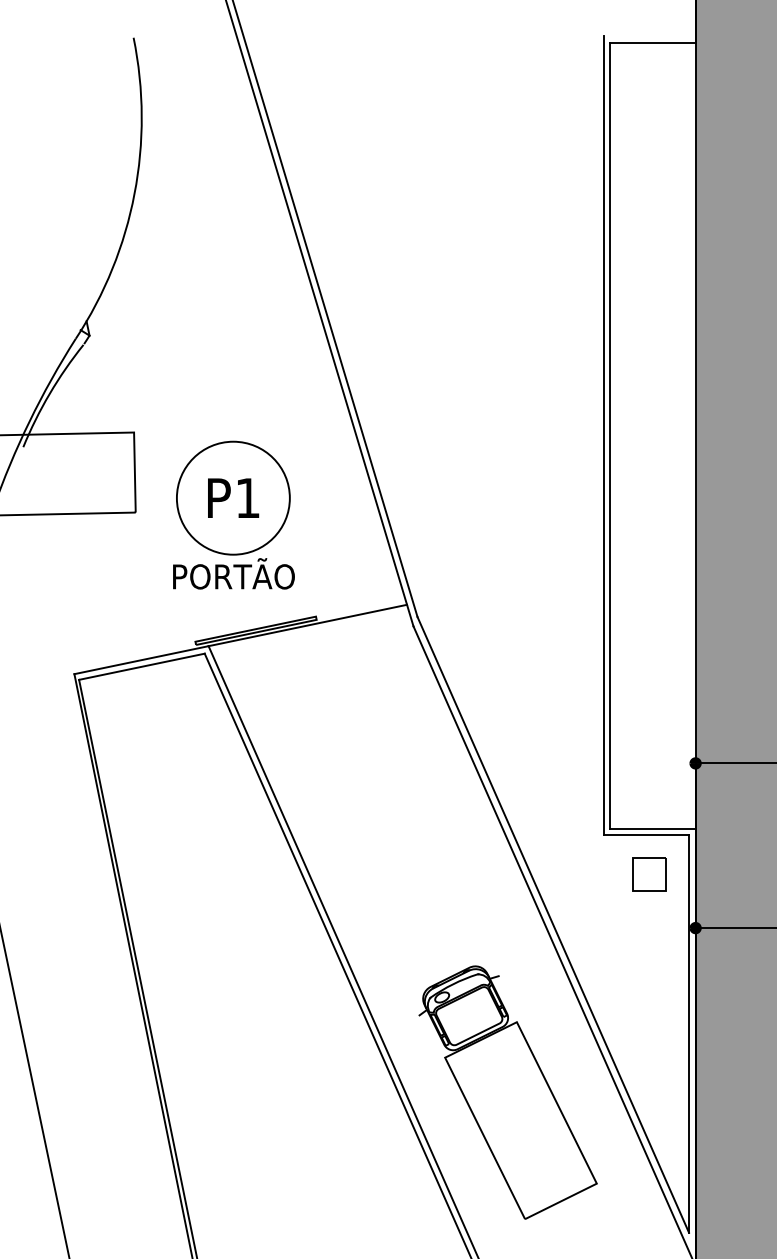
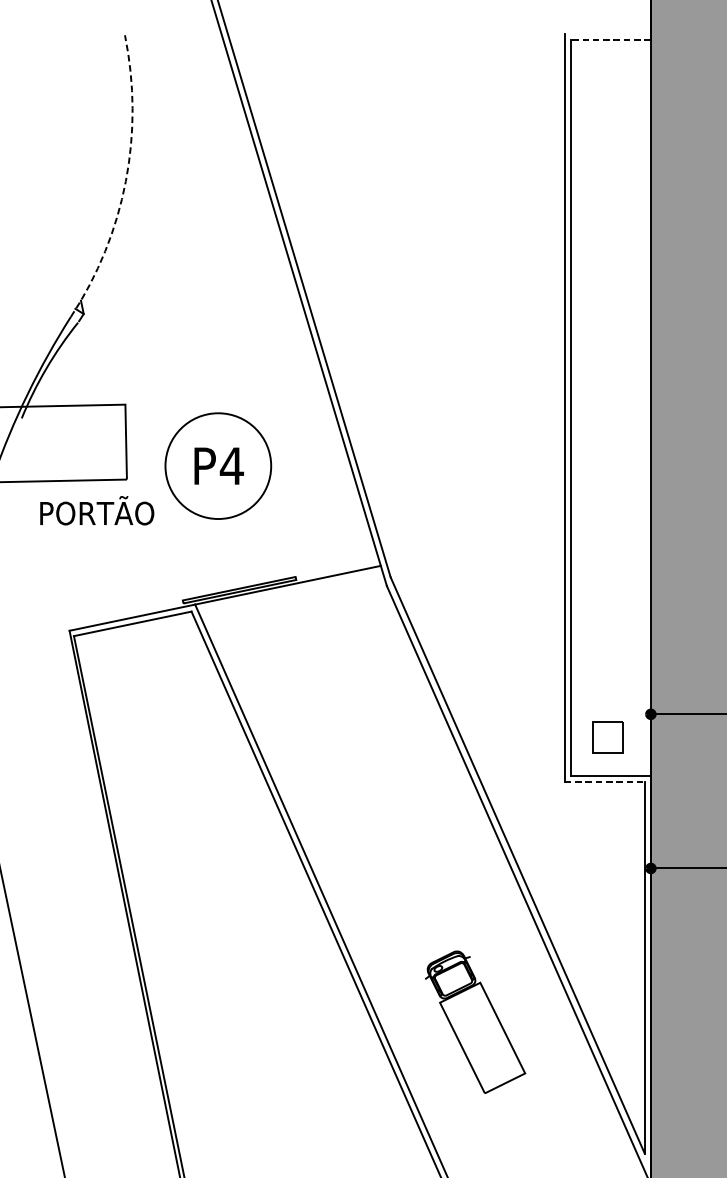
line: (652, 42) -> (610, 39), solid -> dashed
arc: (134, 193) -> (125, 180), solid -> dashed
text: (247, 497) -> (231, 465), P1 -> P4
text: (233, 573) -> (96, 510), moved
line: (646, 835) -> (604, 781), solid -> dashed
part: (649, 874) -> (607, 736), moved
part: (507, 1092) -> (474, 1022), size x0.6

